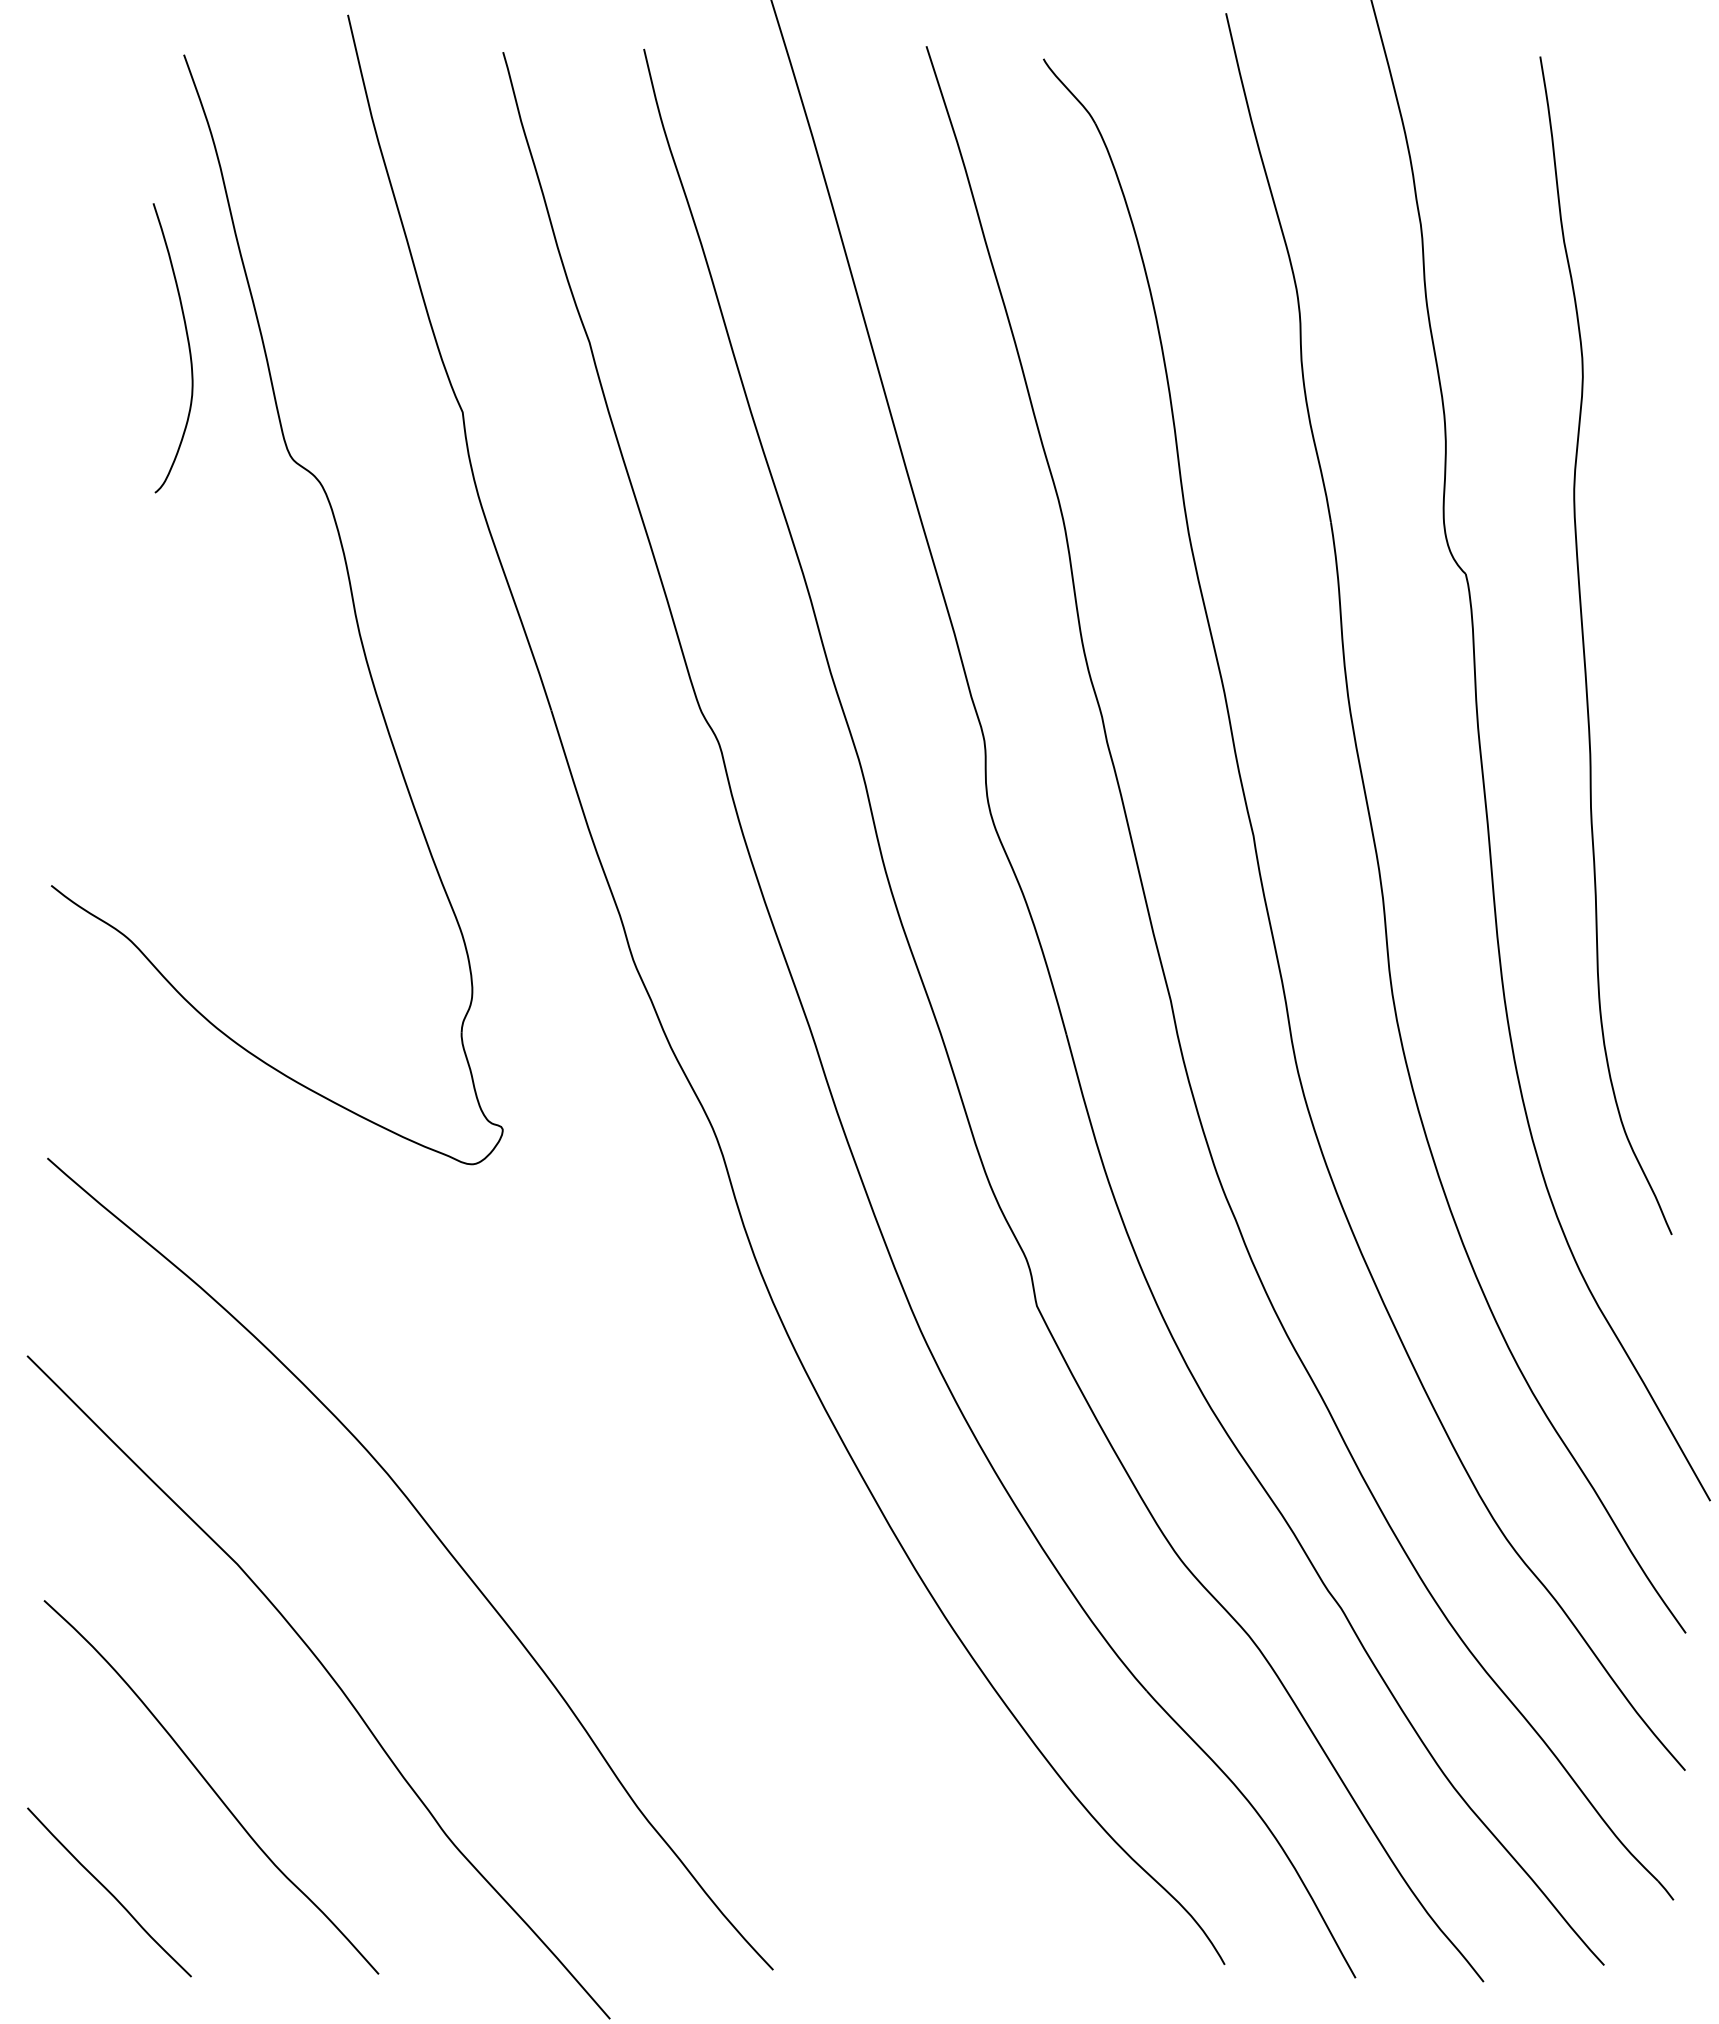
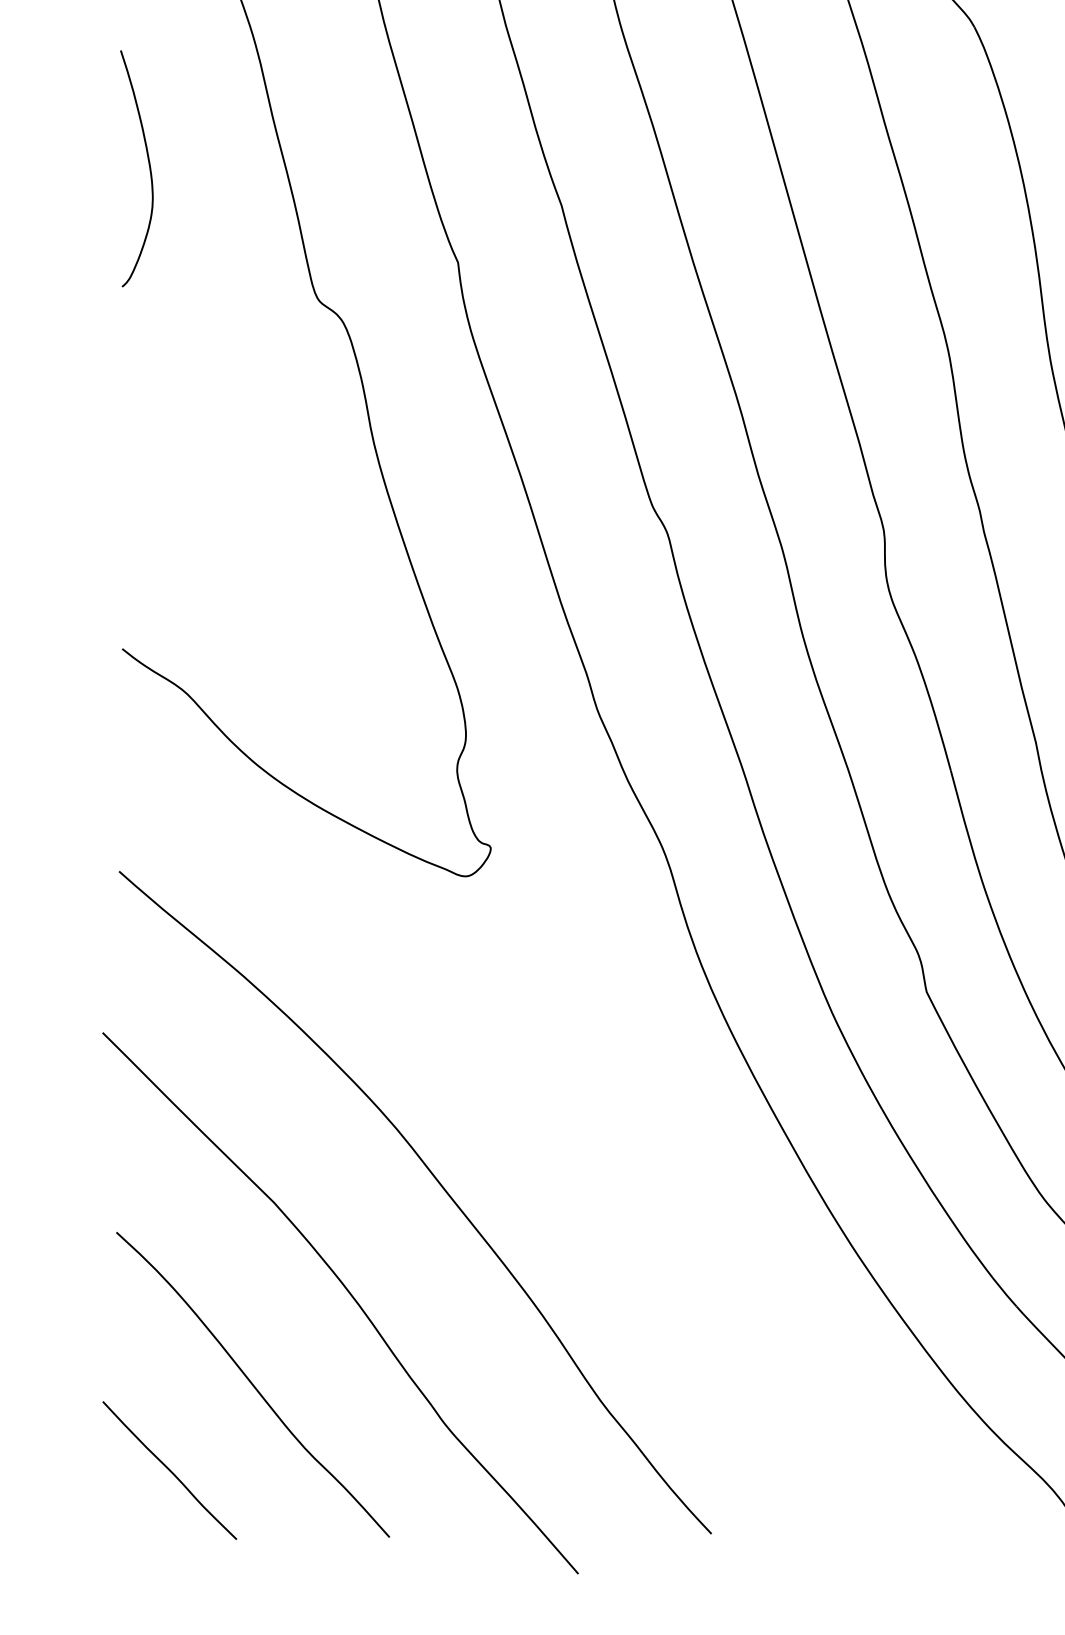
curve: (188, 348) -> (149, 168), moved

